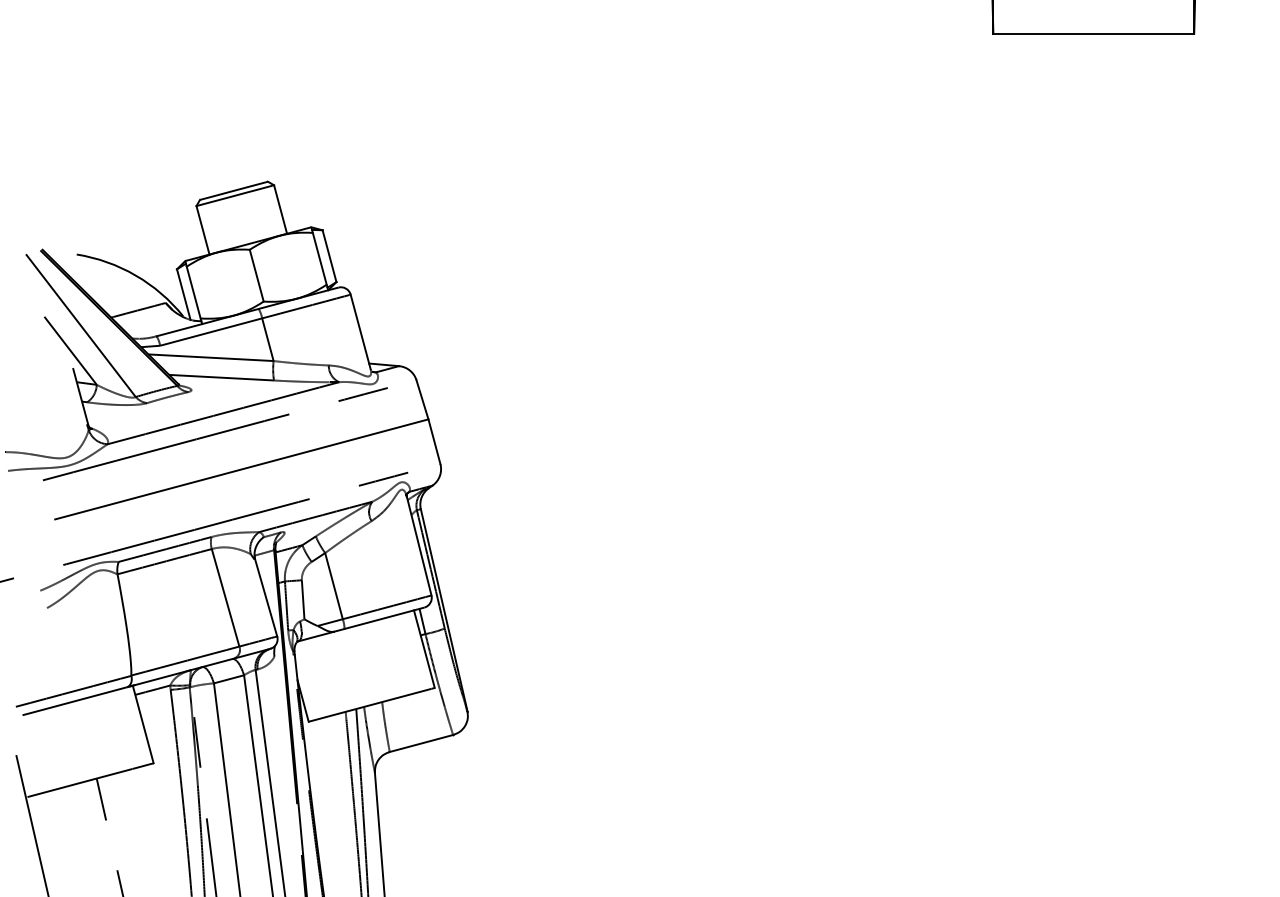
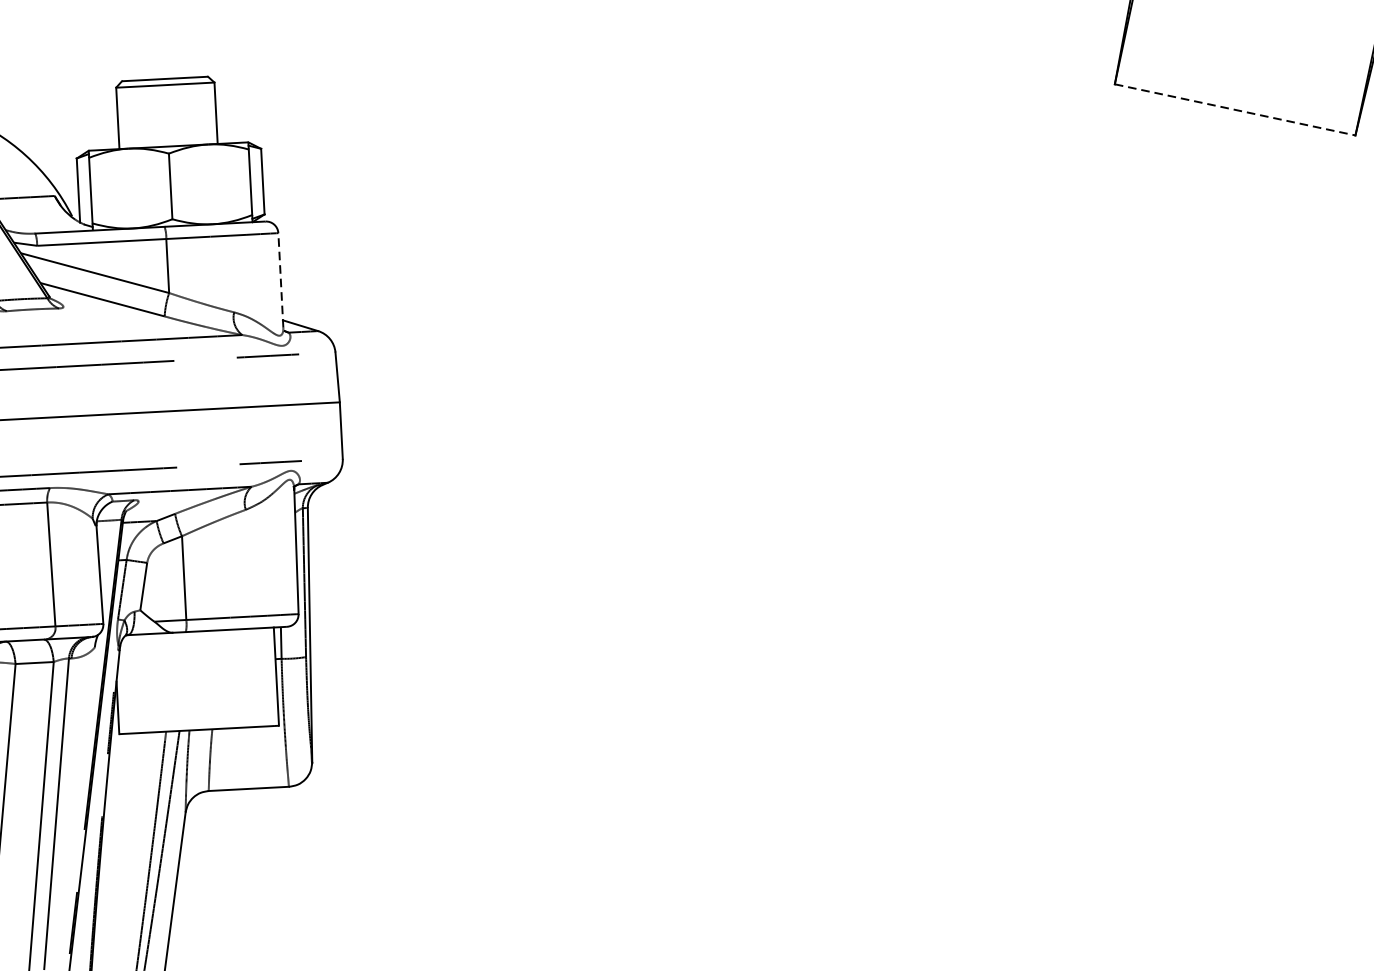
line: (1094, 33) -> (1236, 109), solid -> dashed
line: (360, 332) -> (280, 280), solid -> dashed

